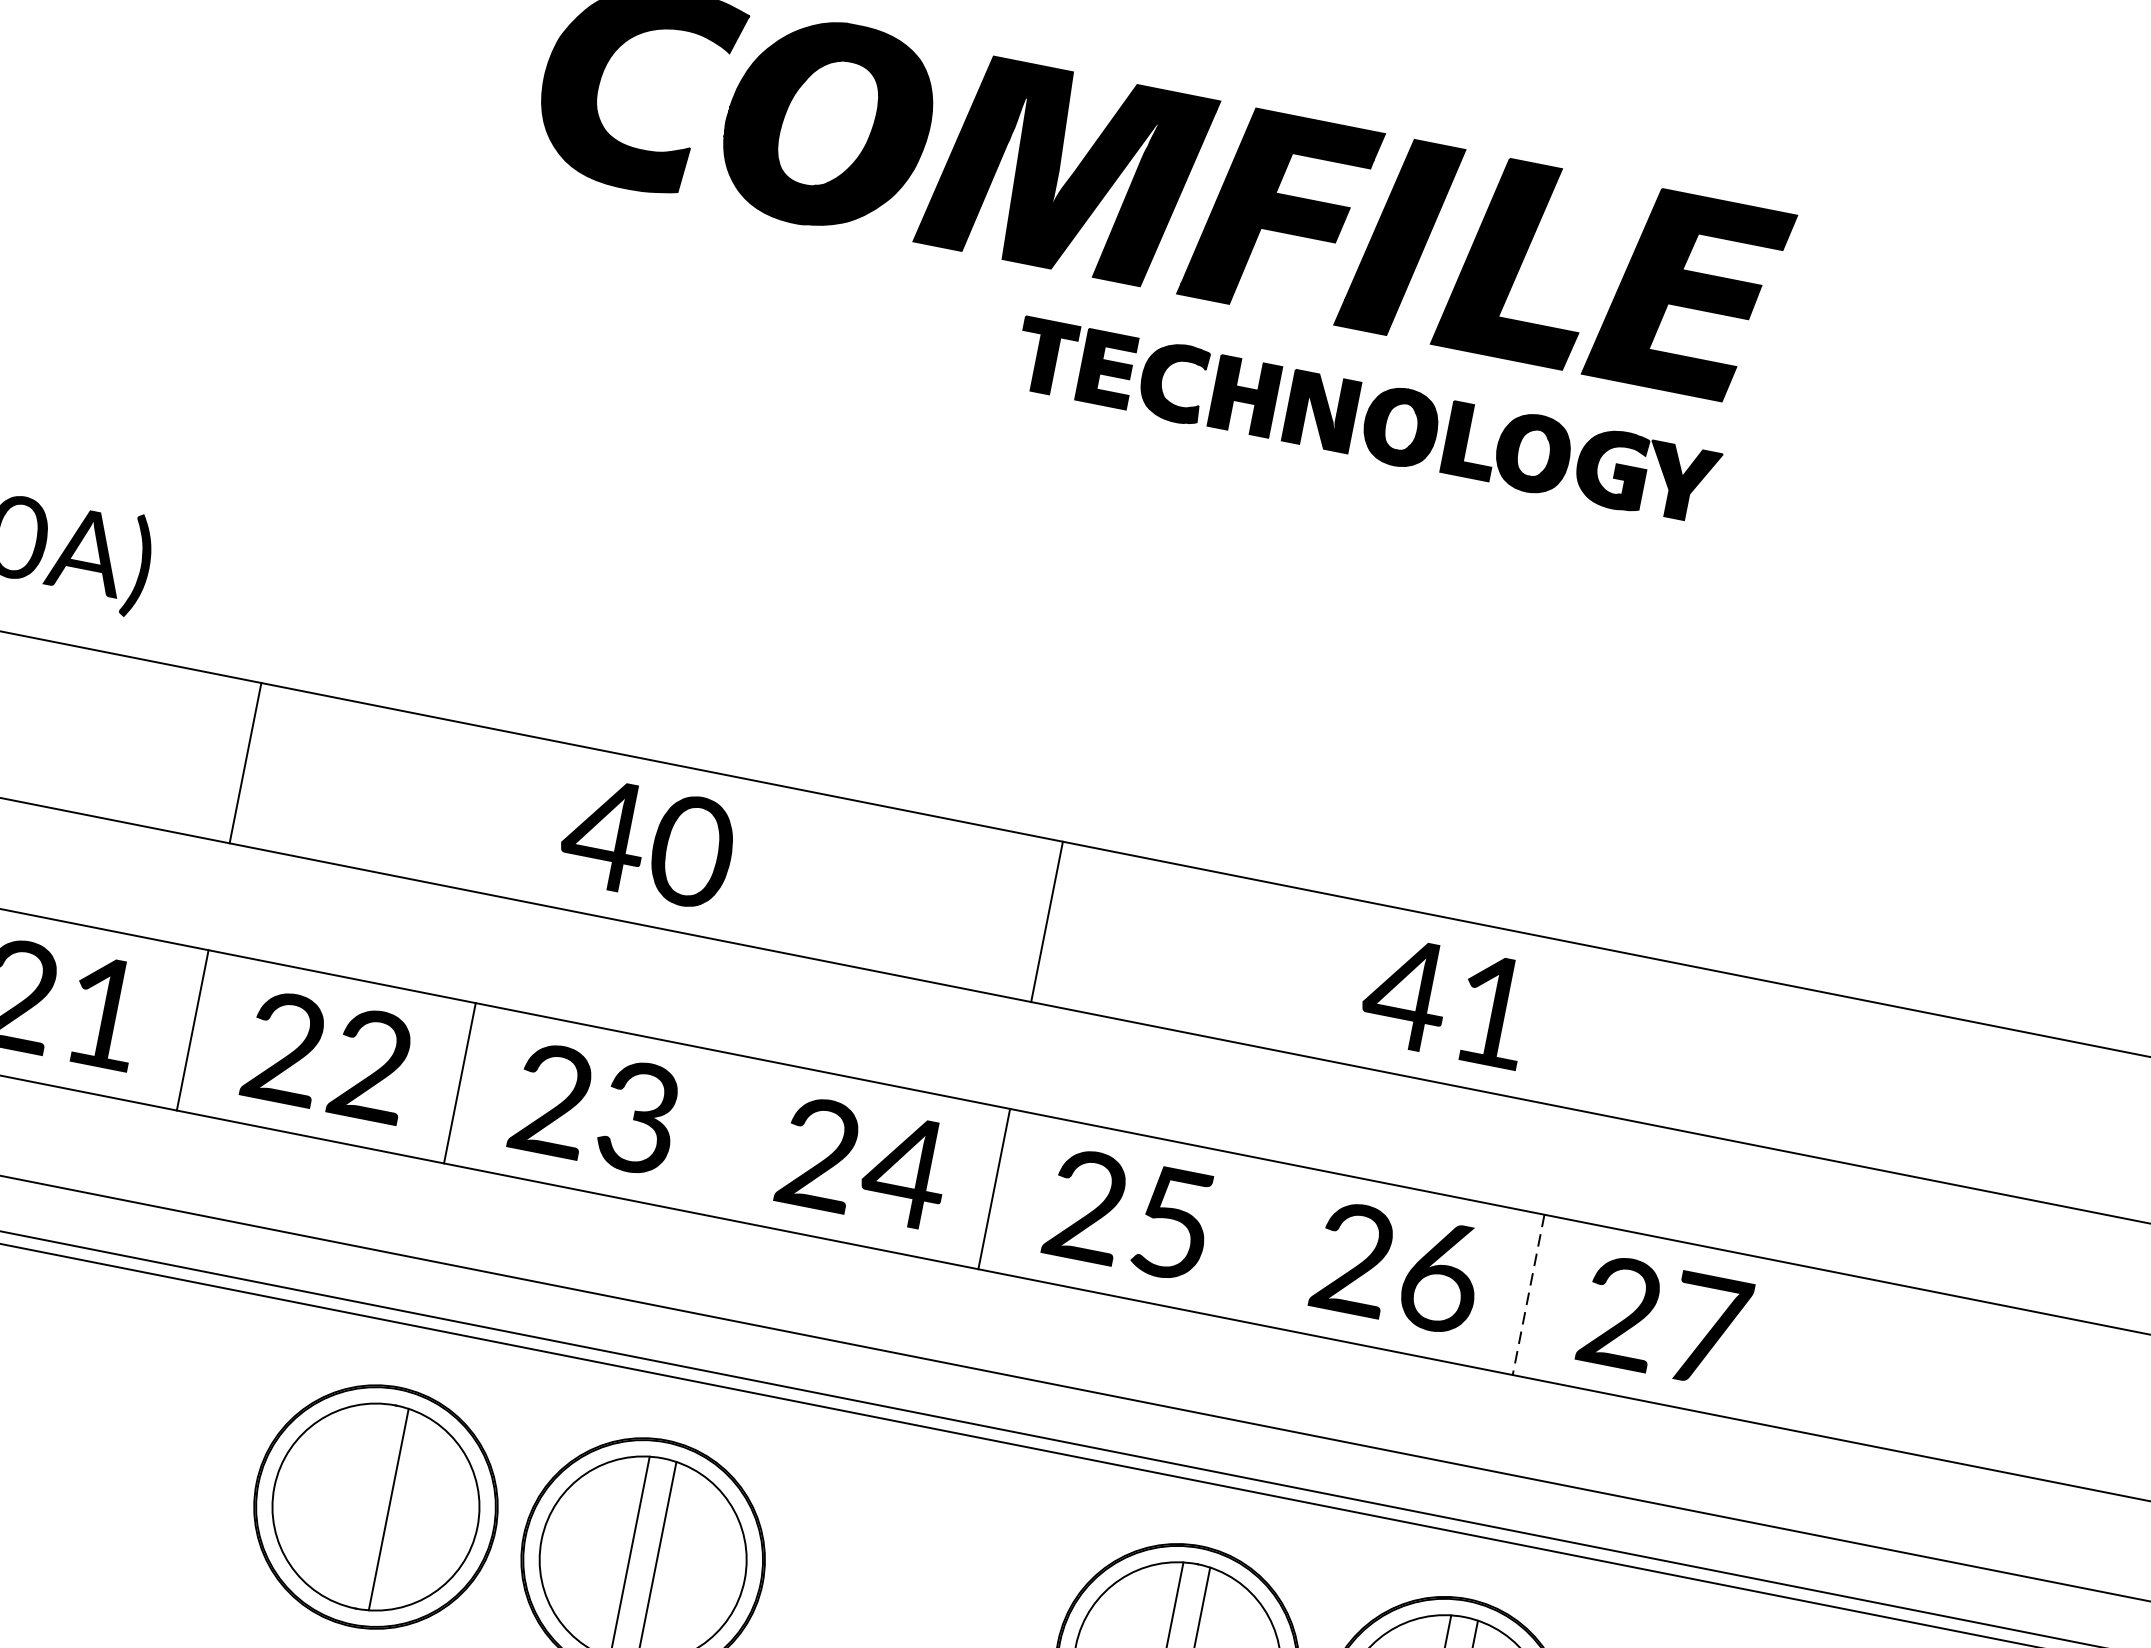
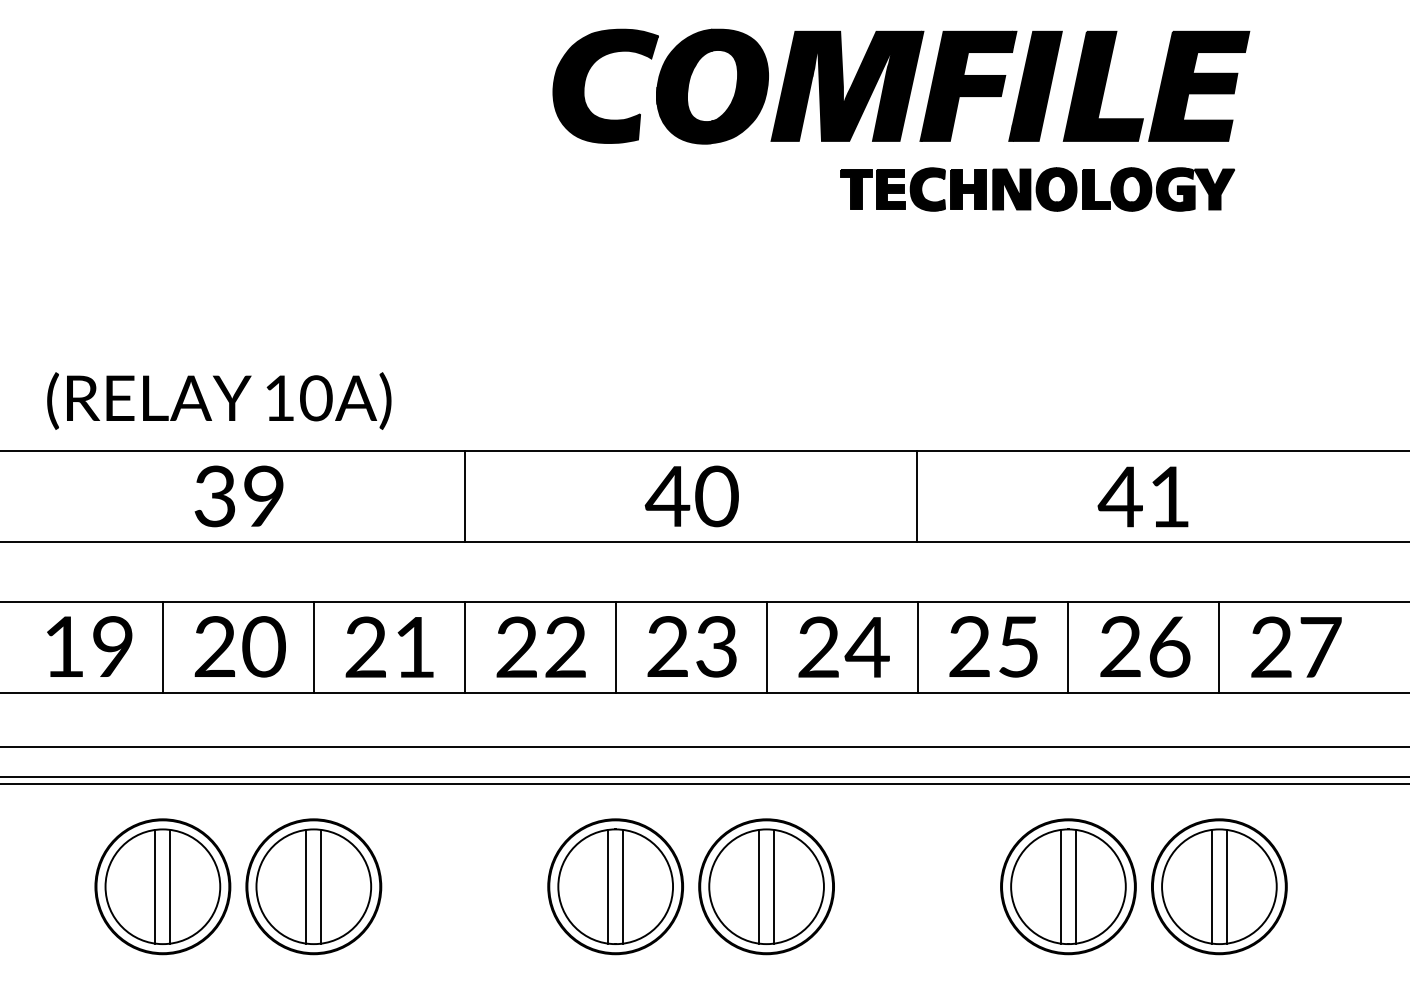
line: (726, 1136) -> (766, 647), added
line: (1261, 1242) -> (1068, 647), added
line: (1528, 1295) -> (1219, 647), dashed -> solid
line: (361, 1503) -> (607, 886), added

